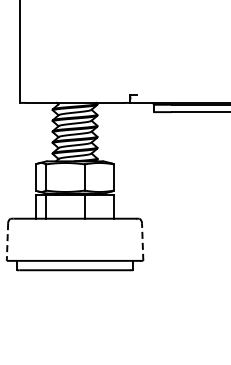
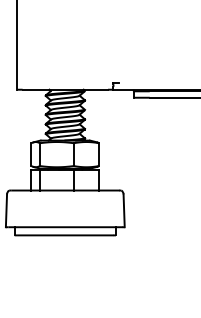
line: (7, 242) -> (6, 211), dashed -> solid
line: (142, 242) -> (124, 211), dashed -> solid

